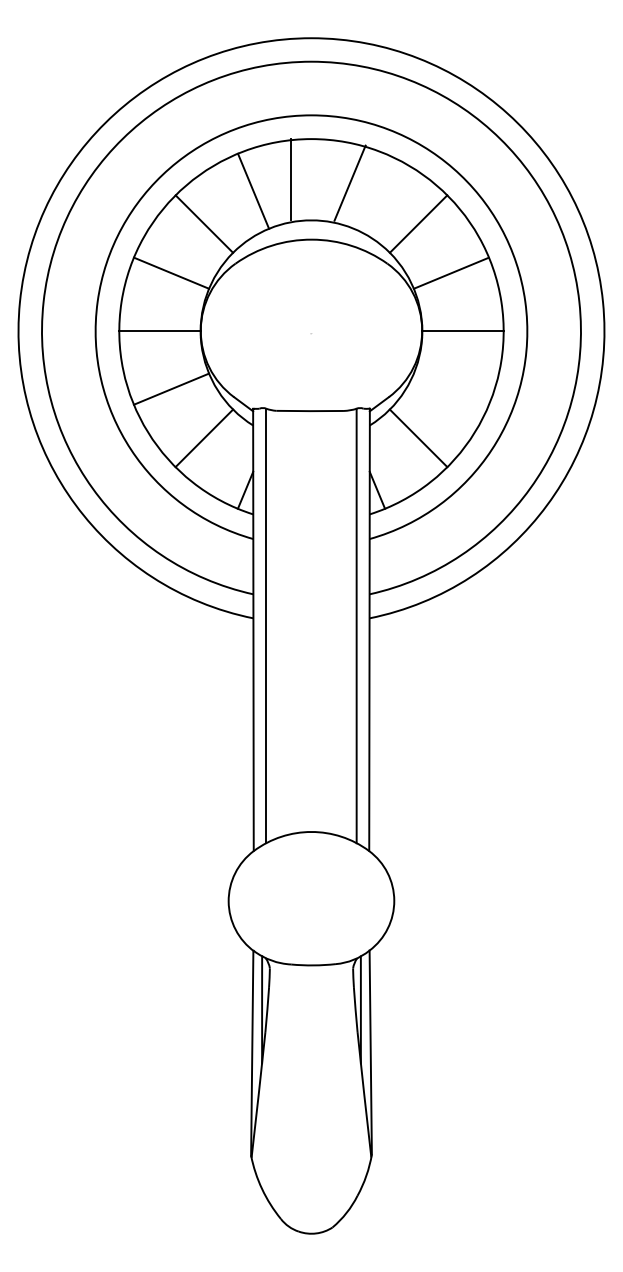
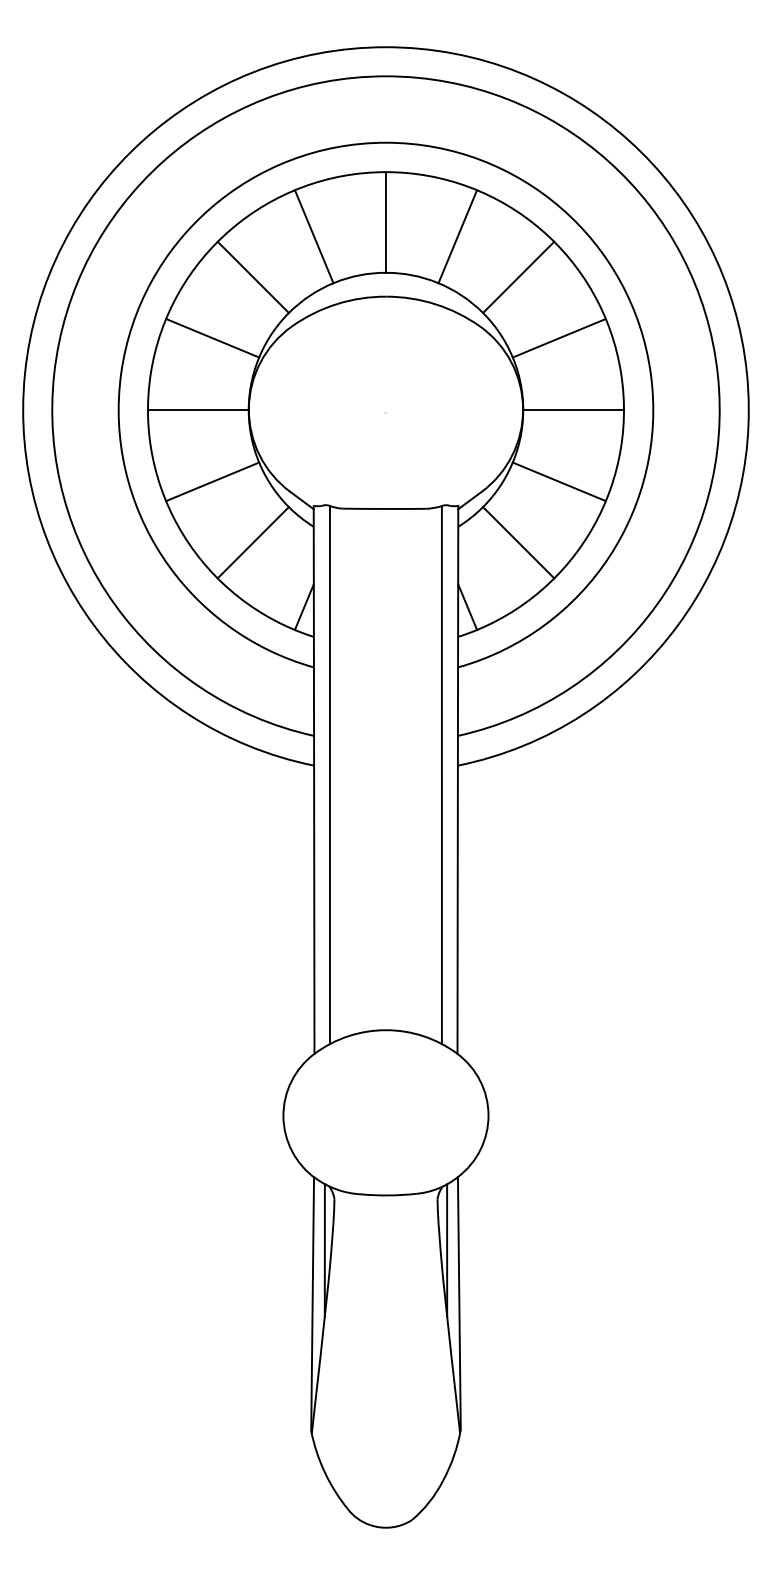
line: (290, 179) -> (385, 222), moved
line: (349, 182) -> (457, 236), moved
line: (450, 388) -> (558, 481), added

